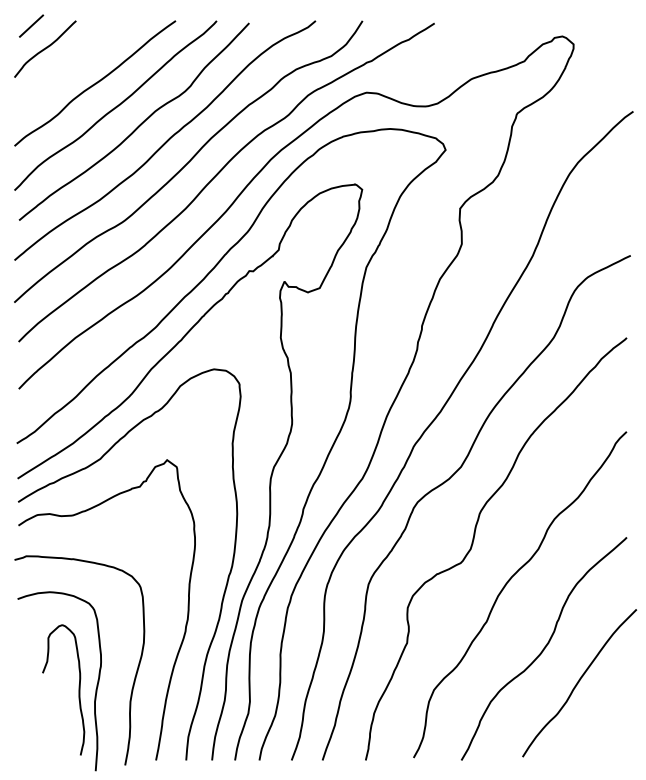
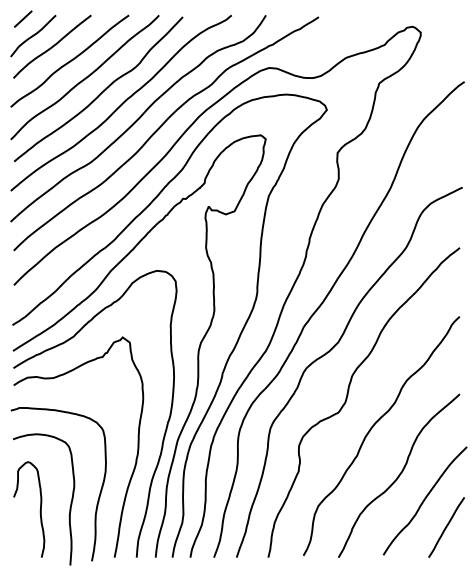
curve: (70, 63) -> (51, 46), added
curve: (78, 689) -> (40, 509), moved
curve: (608, 719) -> (446, 527), added

